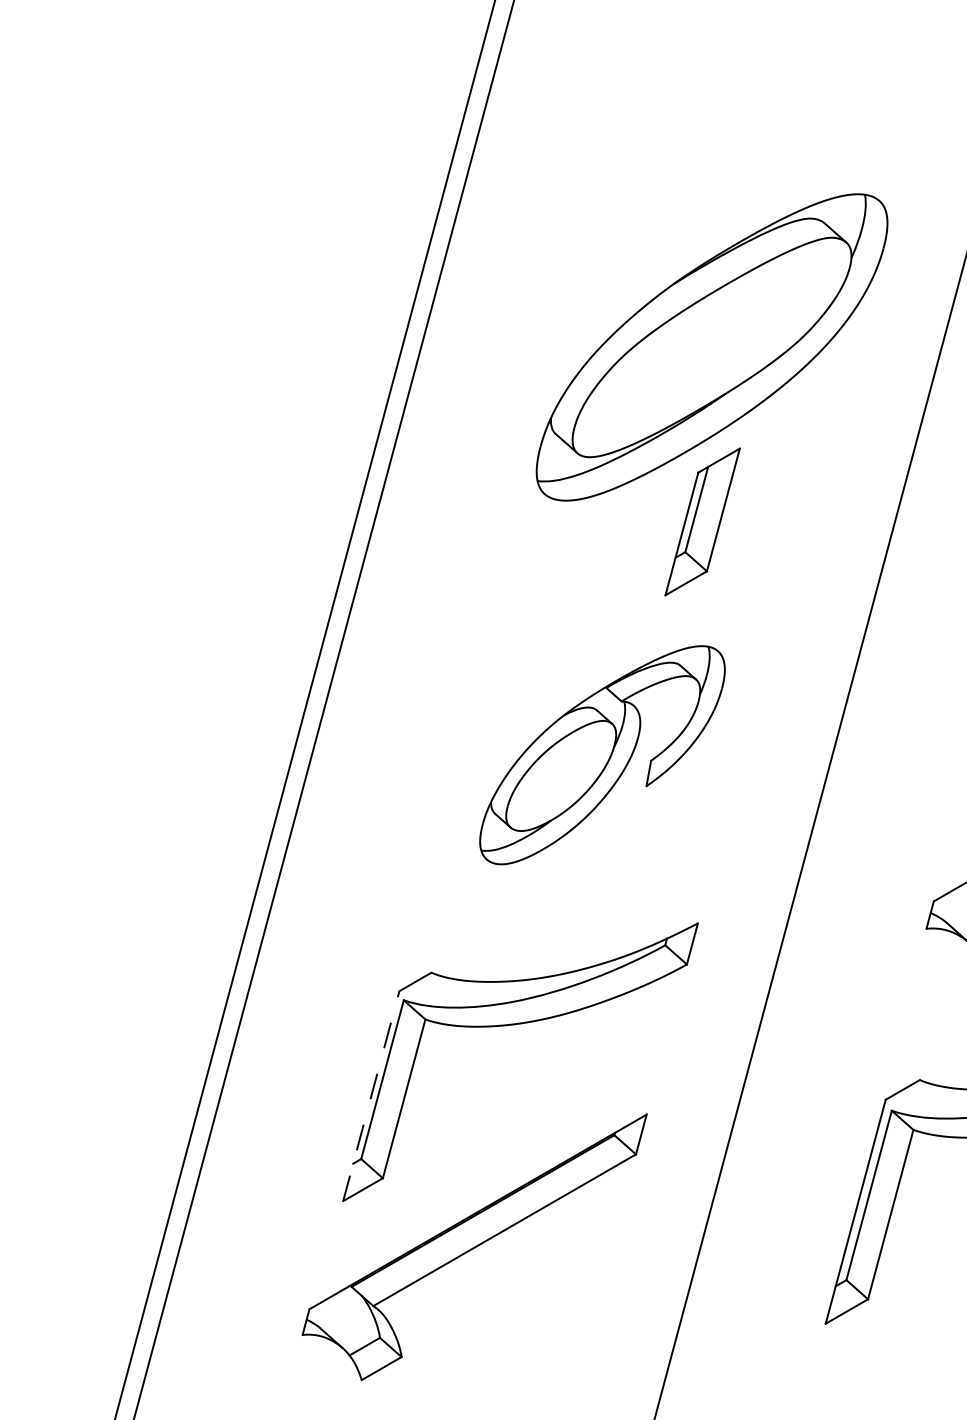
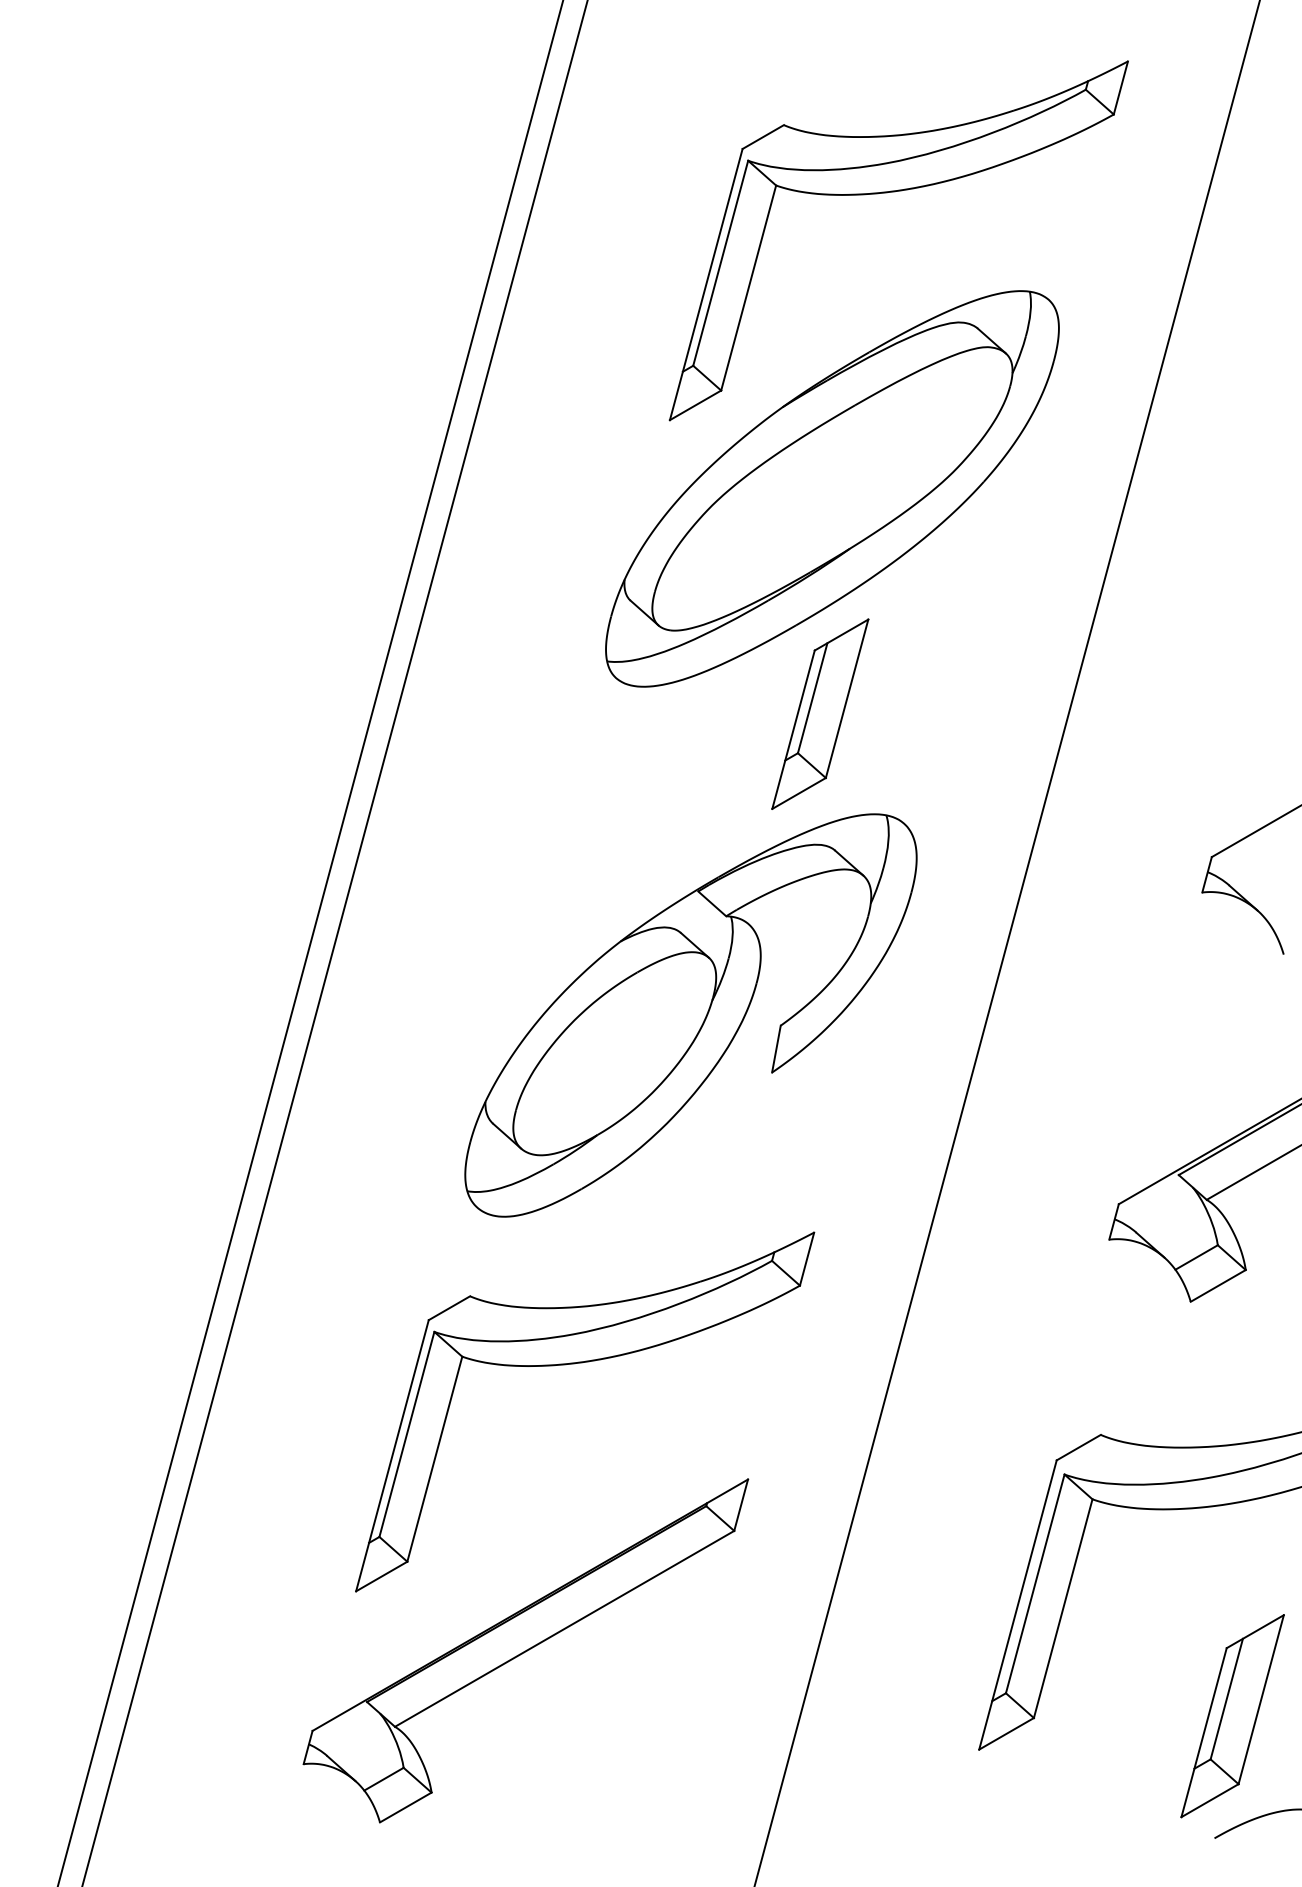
part: (760, 117) -> (895, 192), added
part: (602, 755) -> (690, 1015), size x1.43
line: (371, 1095) -> (392, 1455), dashed -> solid

